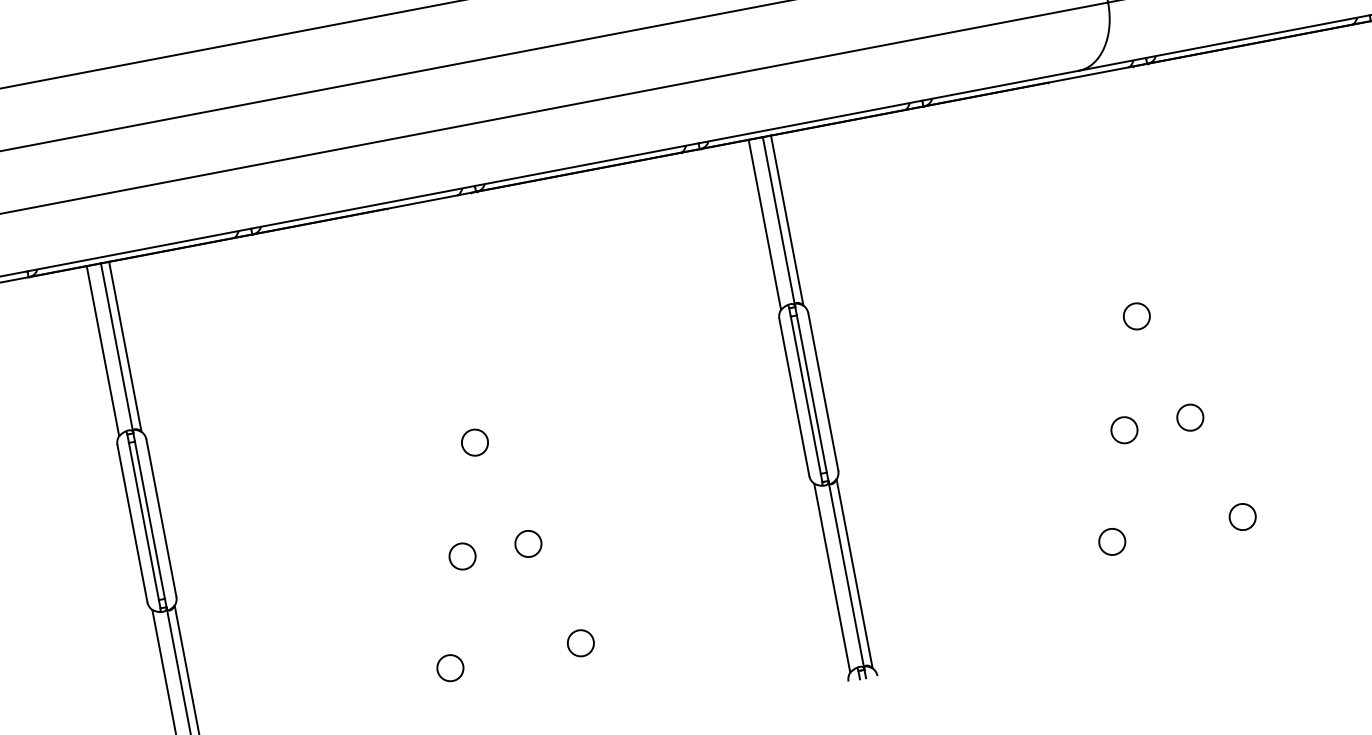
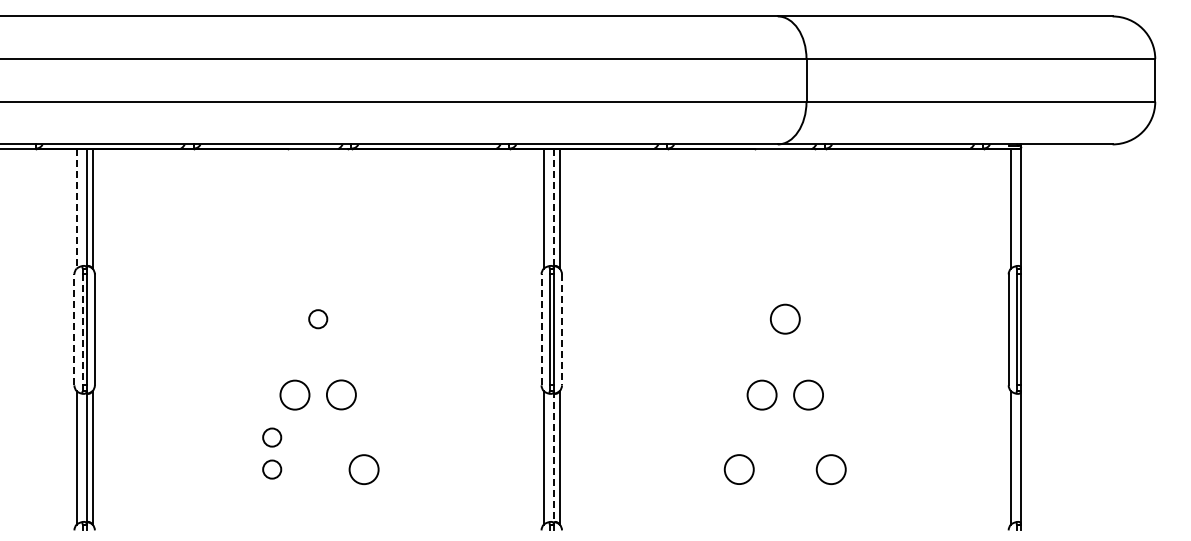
line: (778, 222) -> (553, 208), solid -> dashed
circle: (1137, 316) -> (785, 319), size x1.6
line: (102, 351) -> (76, 208), solid -> dashed
line: (824, 392) -> (562, 330), solid -> dashed
line: (794, 396) -> (541, 329), solid -> dashed
circle: (1190, 418) -> (808, 395), size x1.6
circle: (1125, 430) -> (762, 395), size x1.6
circle: (1242, 516) -> (831, 469), size x1.6
line: (144, 522) -> (82, 330), solid -> dashed
line: (132, 523) -> (74, 329), solid -> dashed
circle: (1112, 541) -> (739, 469), size x1.6
circle: (528, 544) -> (341, 395), size x1.6
circle: (462, 557) -> (294, 395), size x1.6
line: (845, 574) -> (553, 457), solid -> dashed
circle: (442, 622) -> (272, 437), added
circle: (581, 643) -> (364, 469), size x1.6

